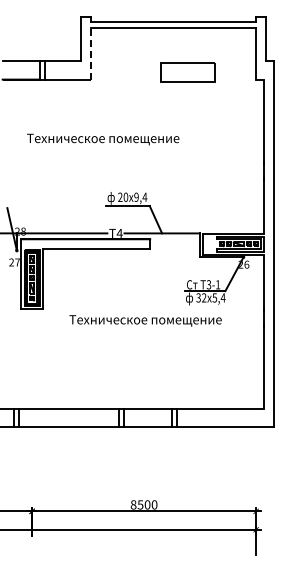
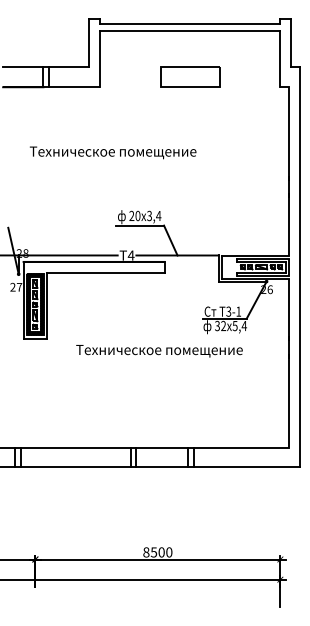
line: (91, 54) -> (100, 59), dashed -> solid
part: (187, 72) -> (189, 77), moved
text: (136, 197) -> (149, 216), 9,4 -> 3,4

